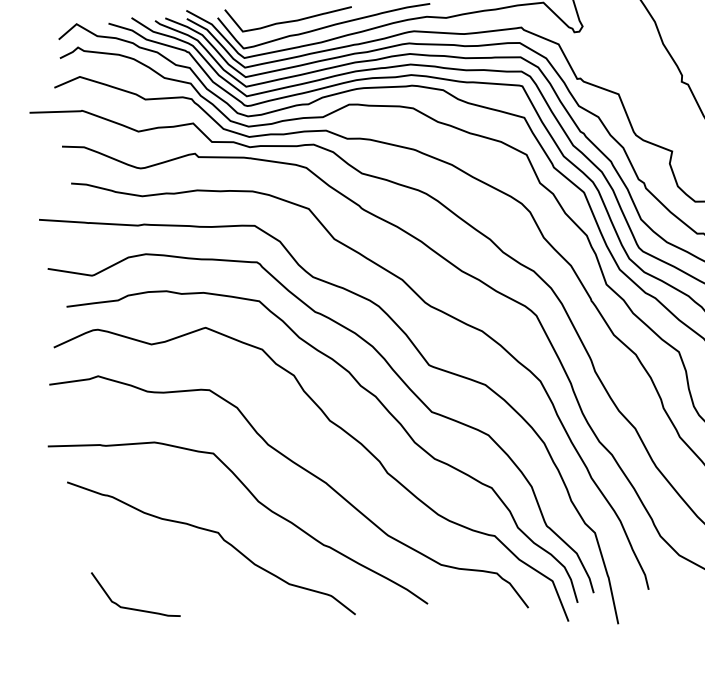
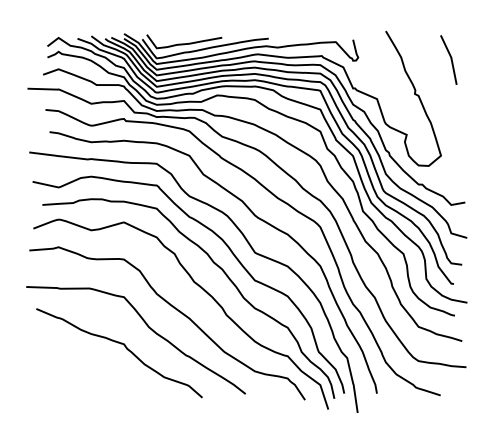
curve: (134, 607) -> (71, 385), removed

